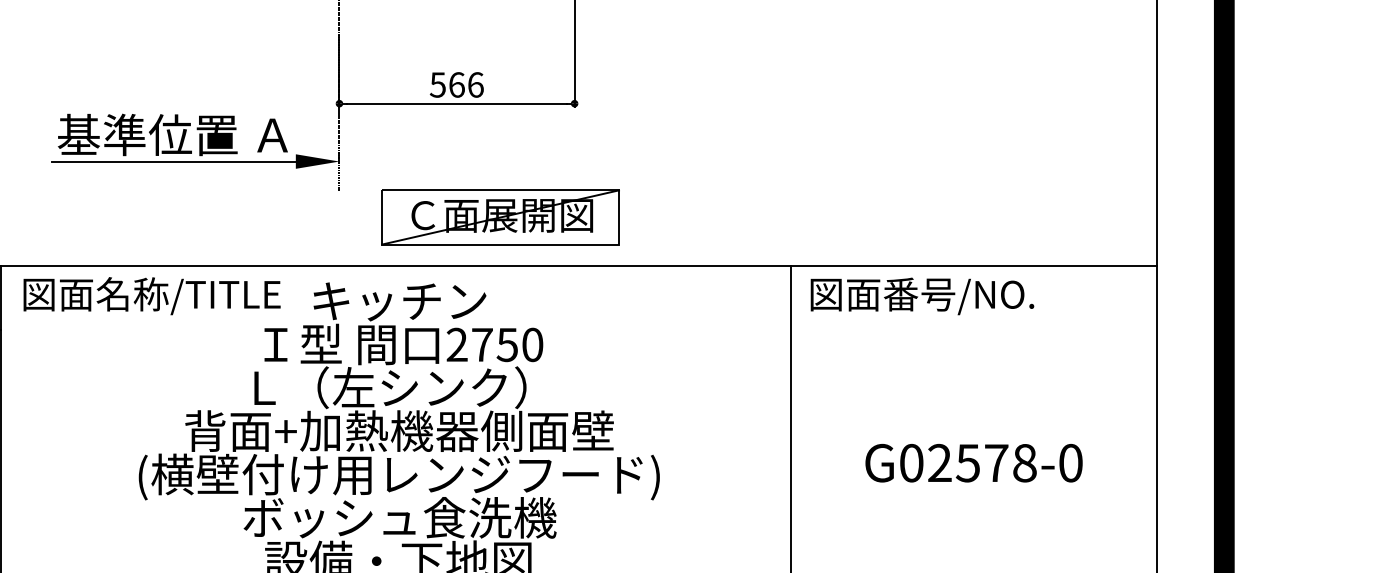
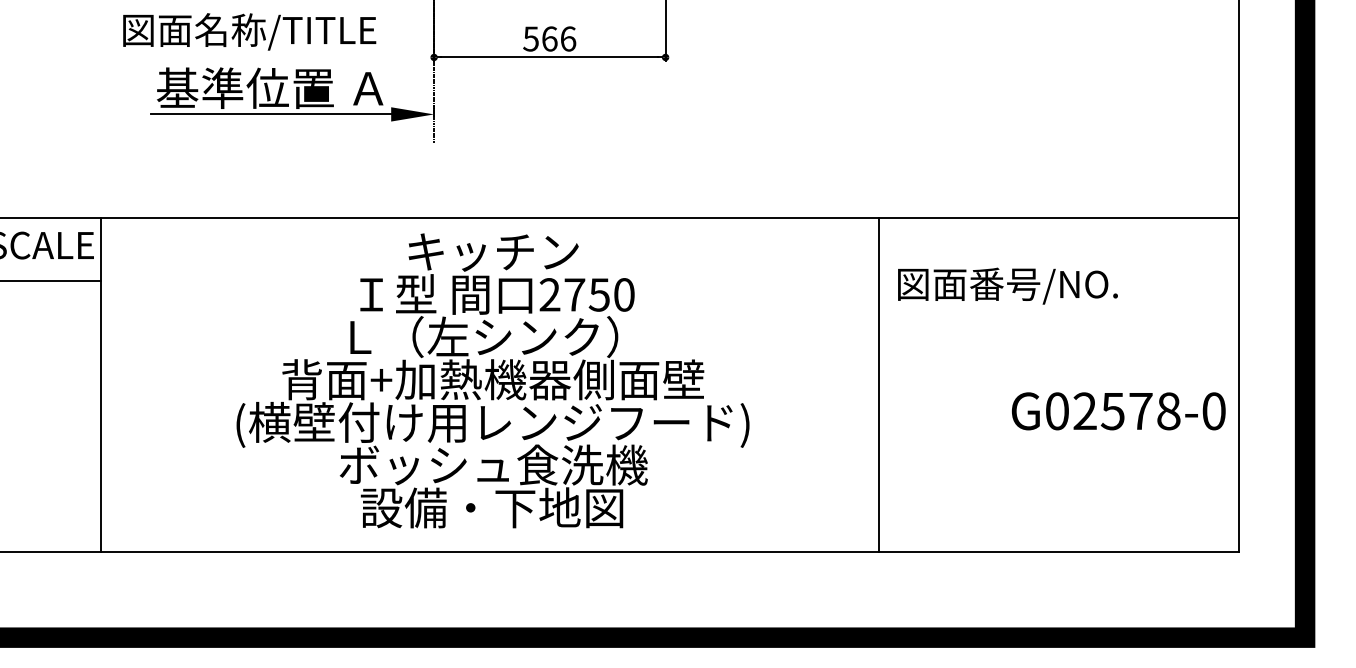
part: (500, 217) -> (592, 169), removed
text: (151, 295) -> (249, 31), moved
text: (921, 295) -> (1007, 285), moved
text: (973, 463) -> (1118, 411), moved

